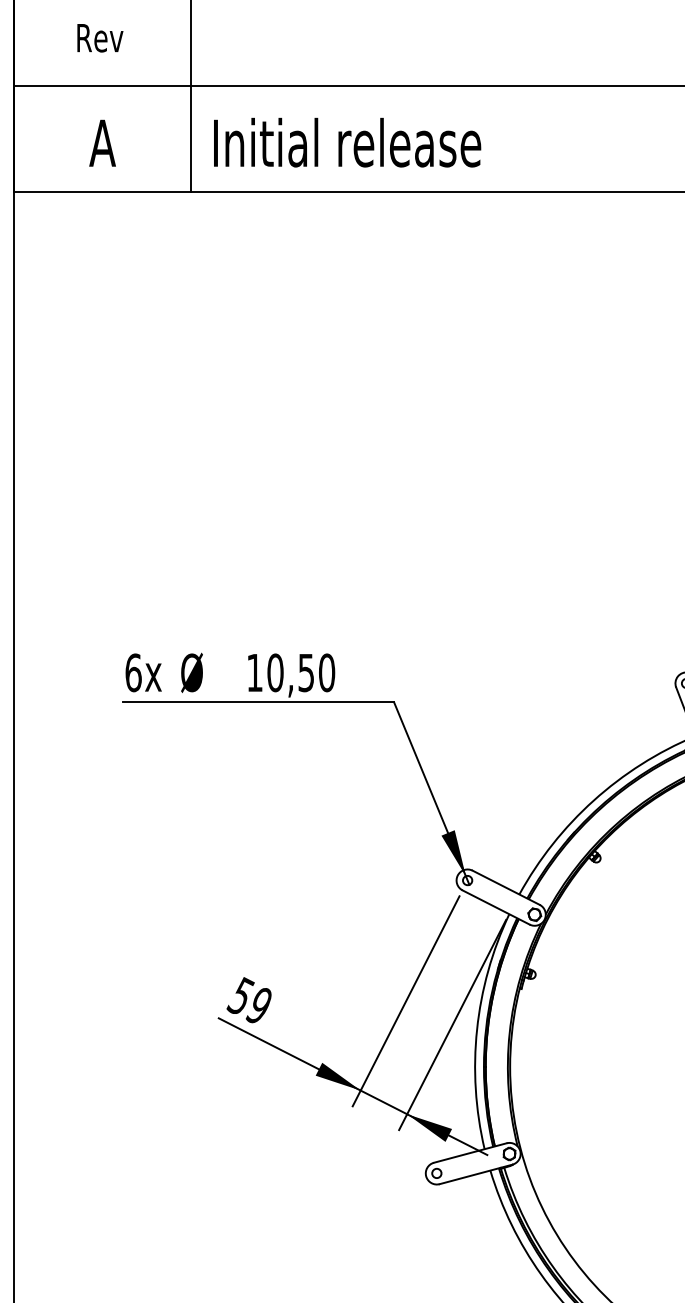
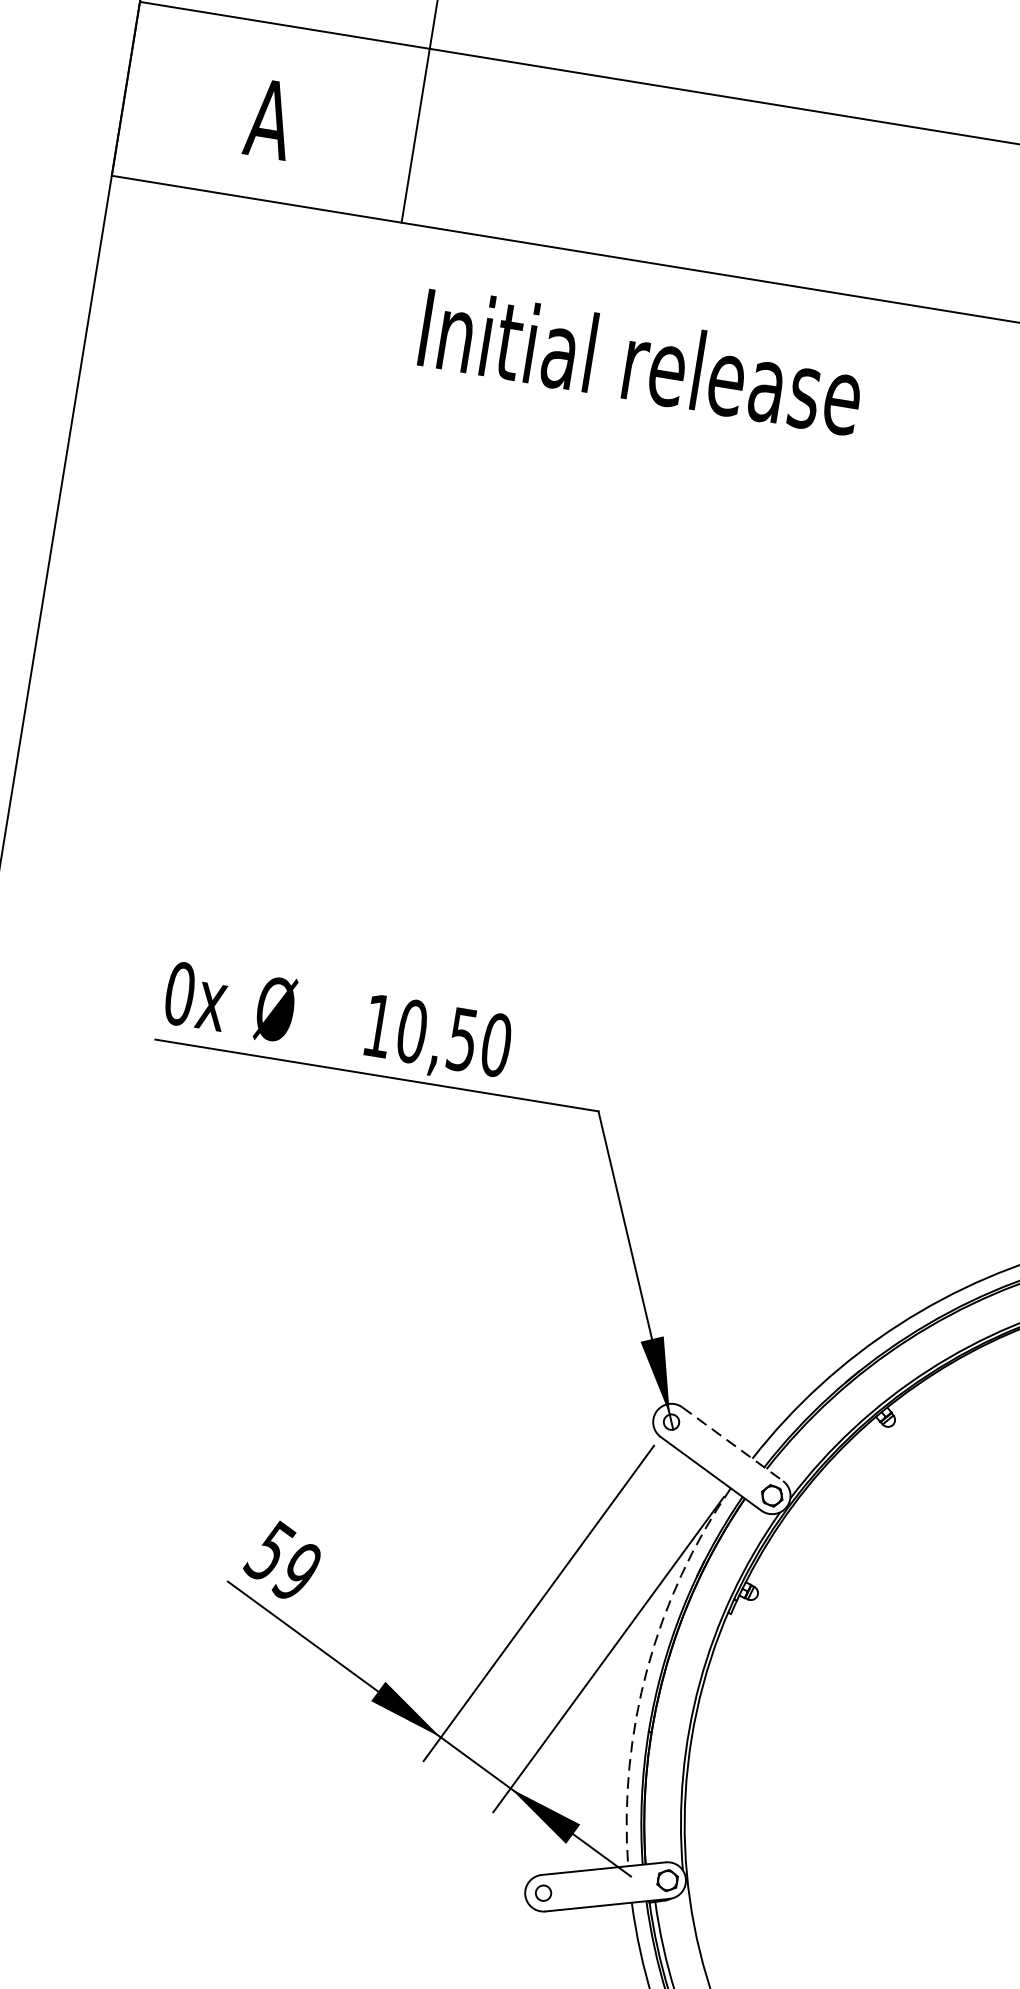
text: (347, 142) -> (641, 361), moved
text: (133, 672) -> (179, 993), 6x -> 0x
line: (506, 887) -> (733, 1443), solid -> dashed
arc: (477, 1029) -> (648, 1668), solid -> dashed

